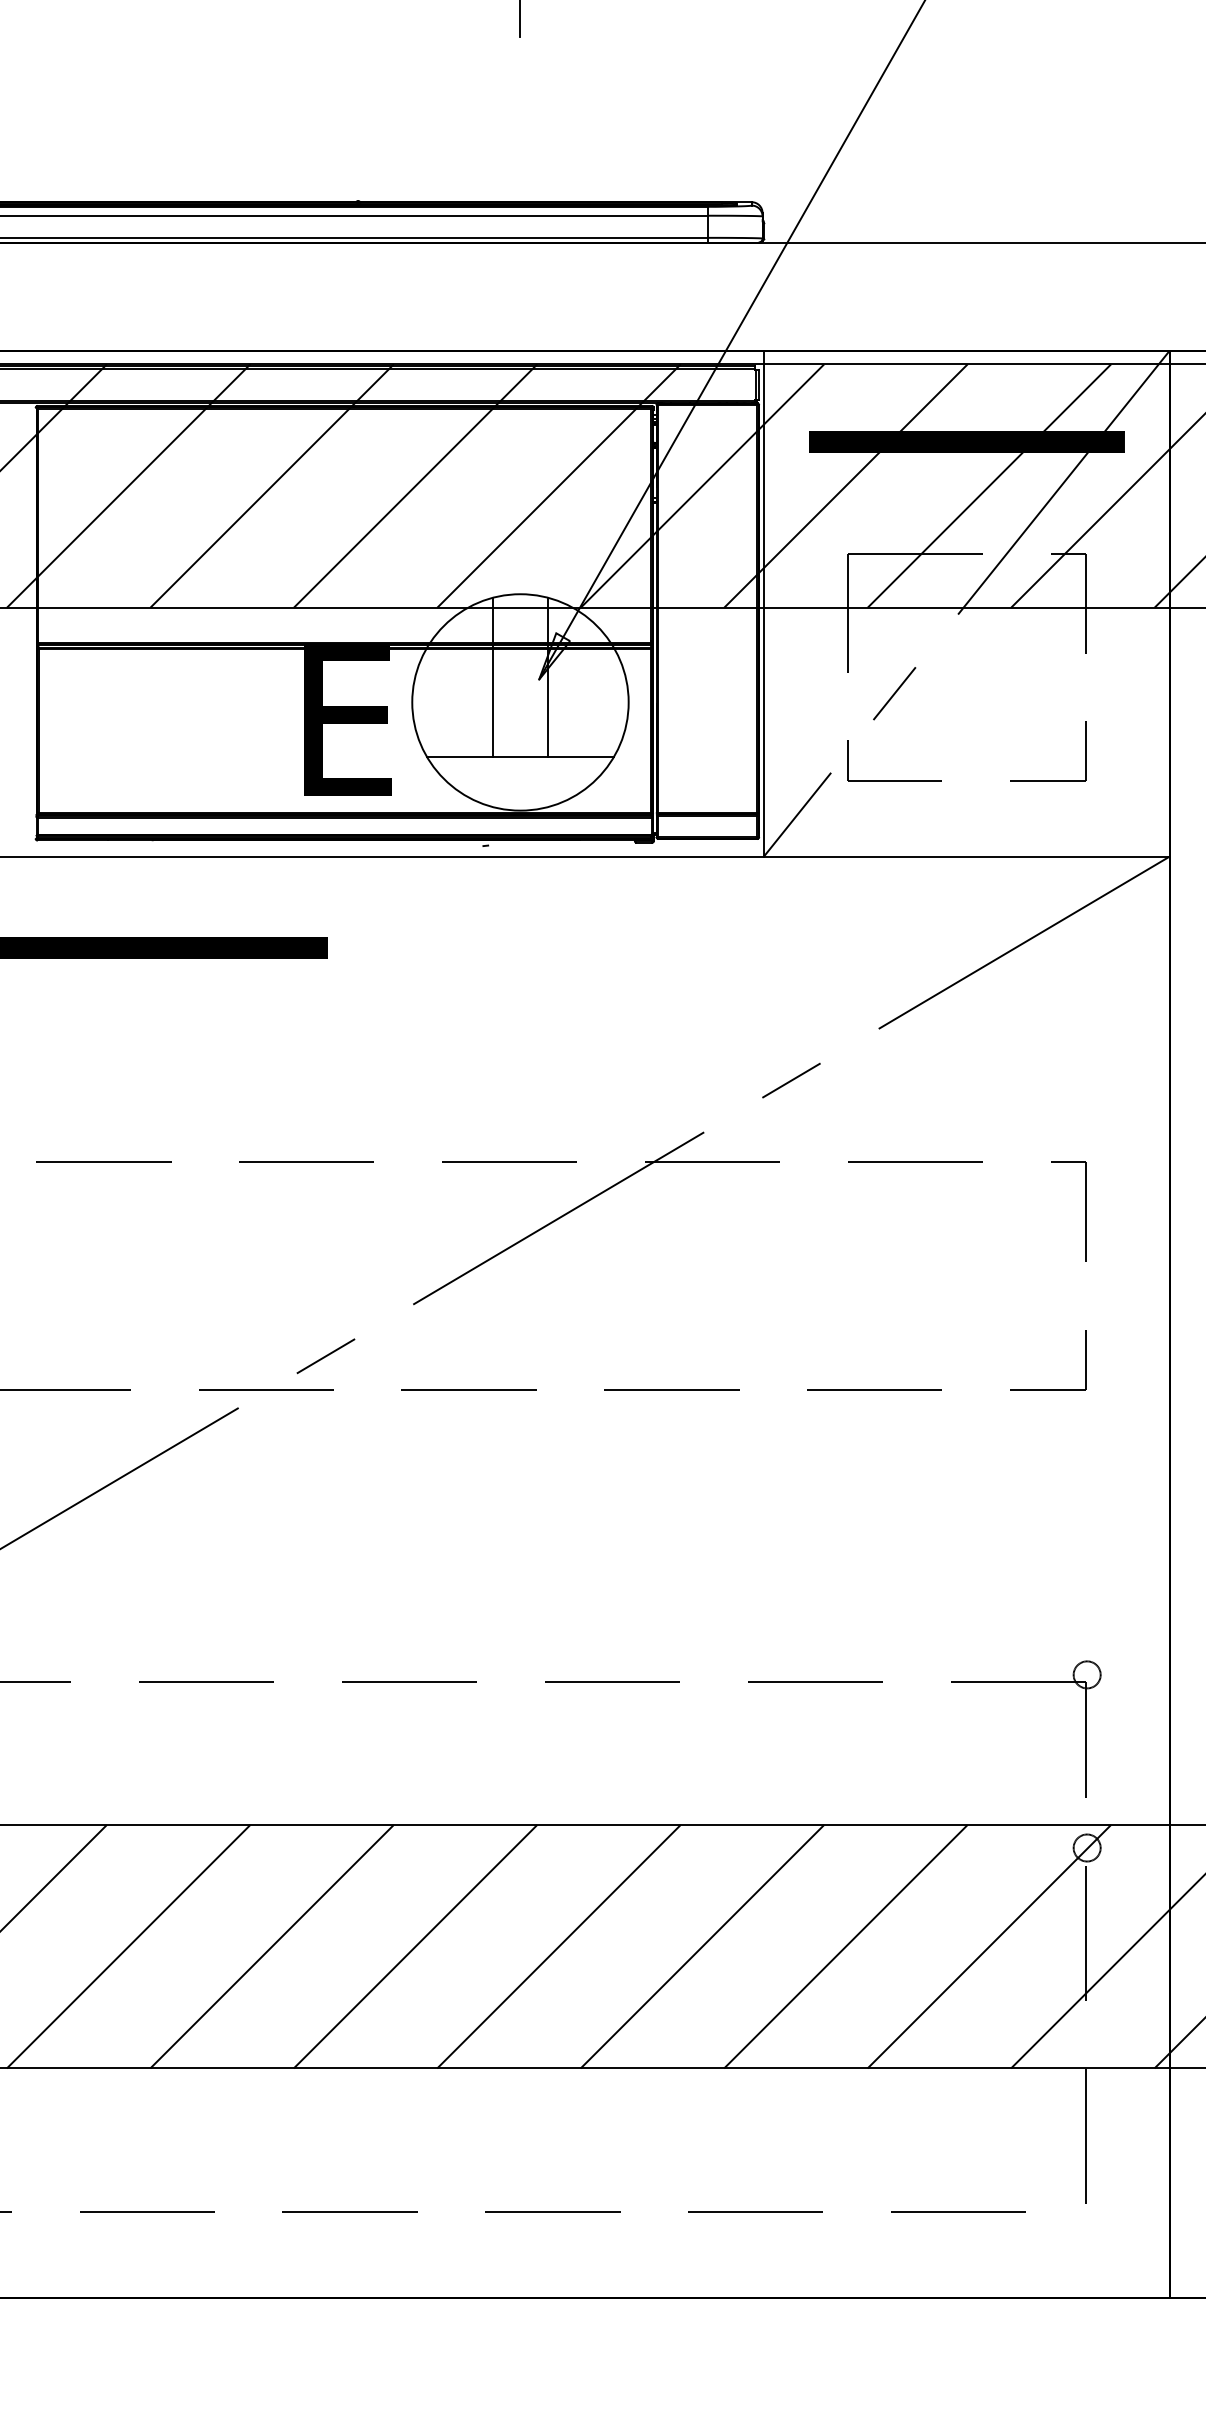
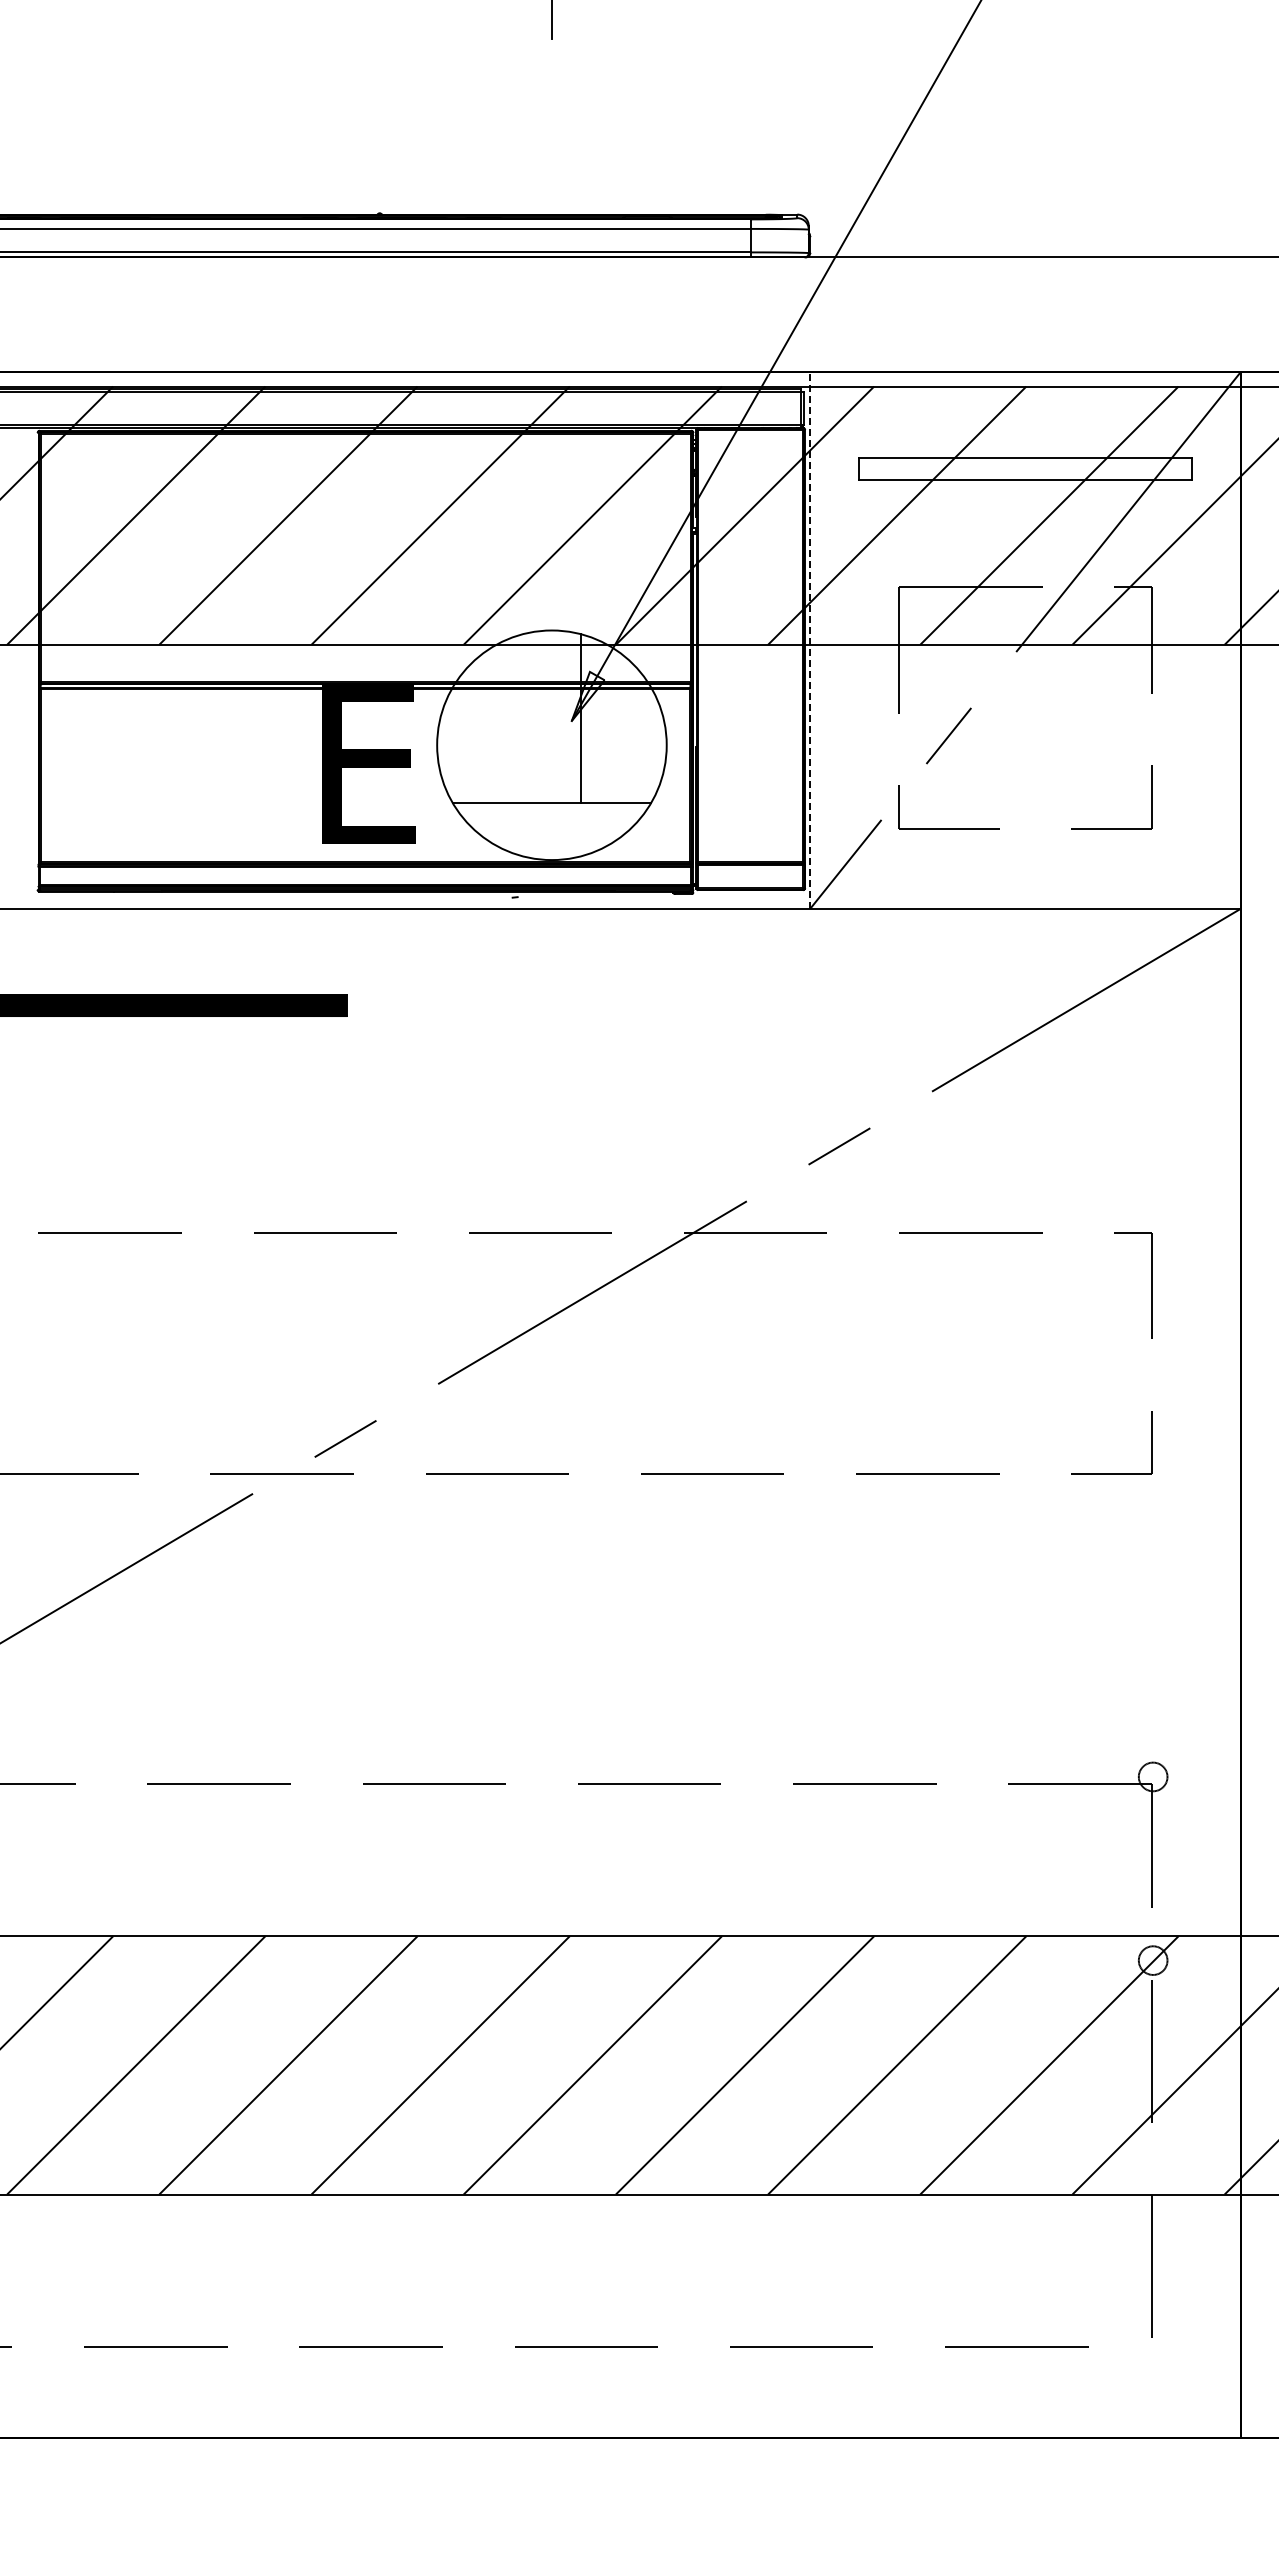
hatch: (966, 441) -> (1025, 468), removed
line: (764, 603) -> (810, 640), solid -> dashed
line: (493, 677) -> (523, 718), removed

